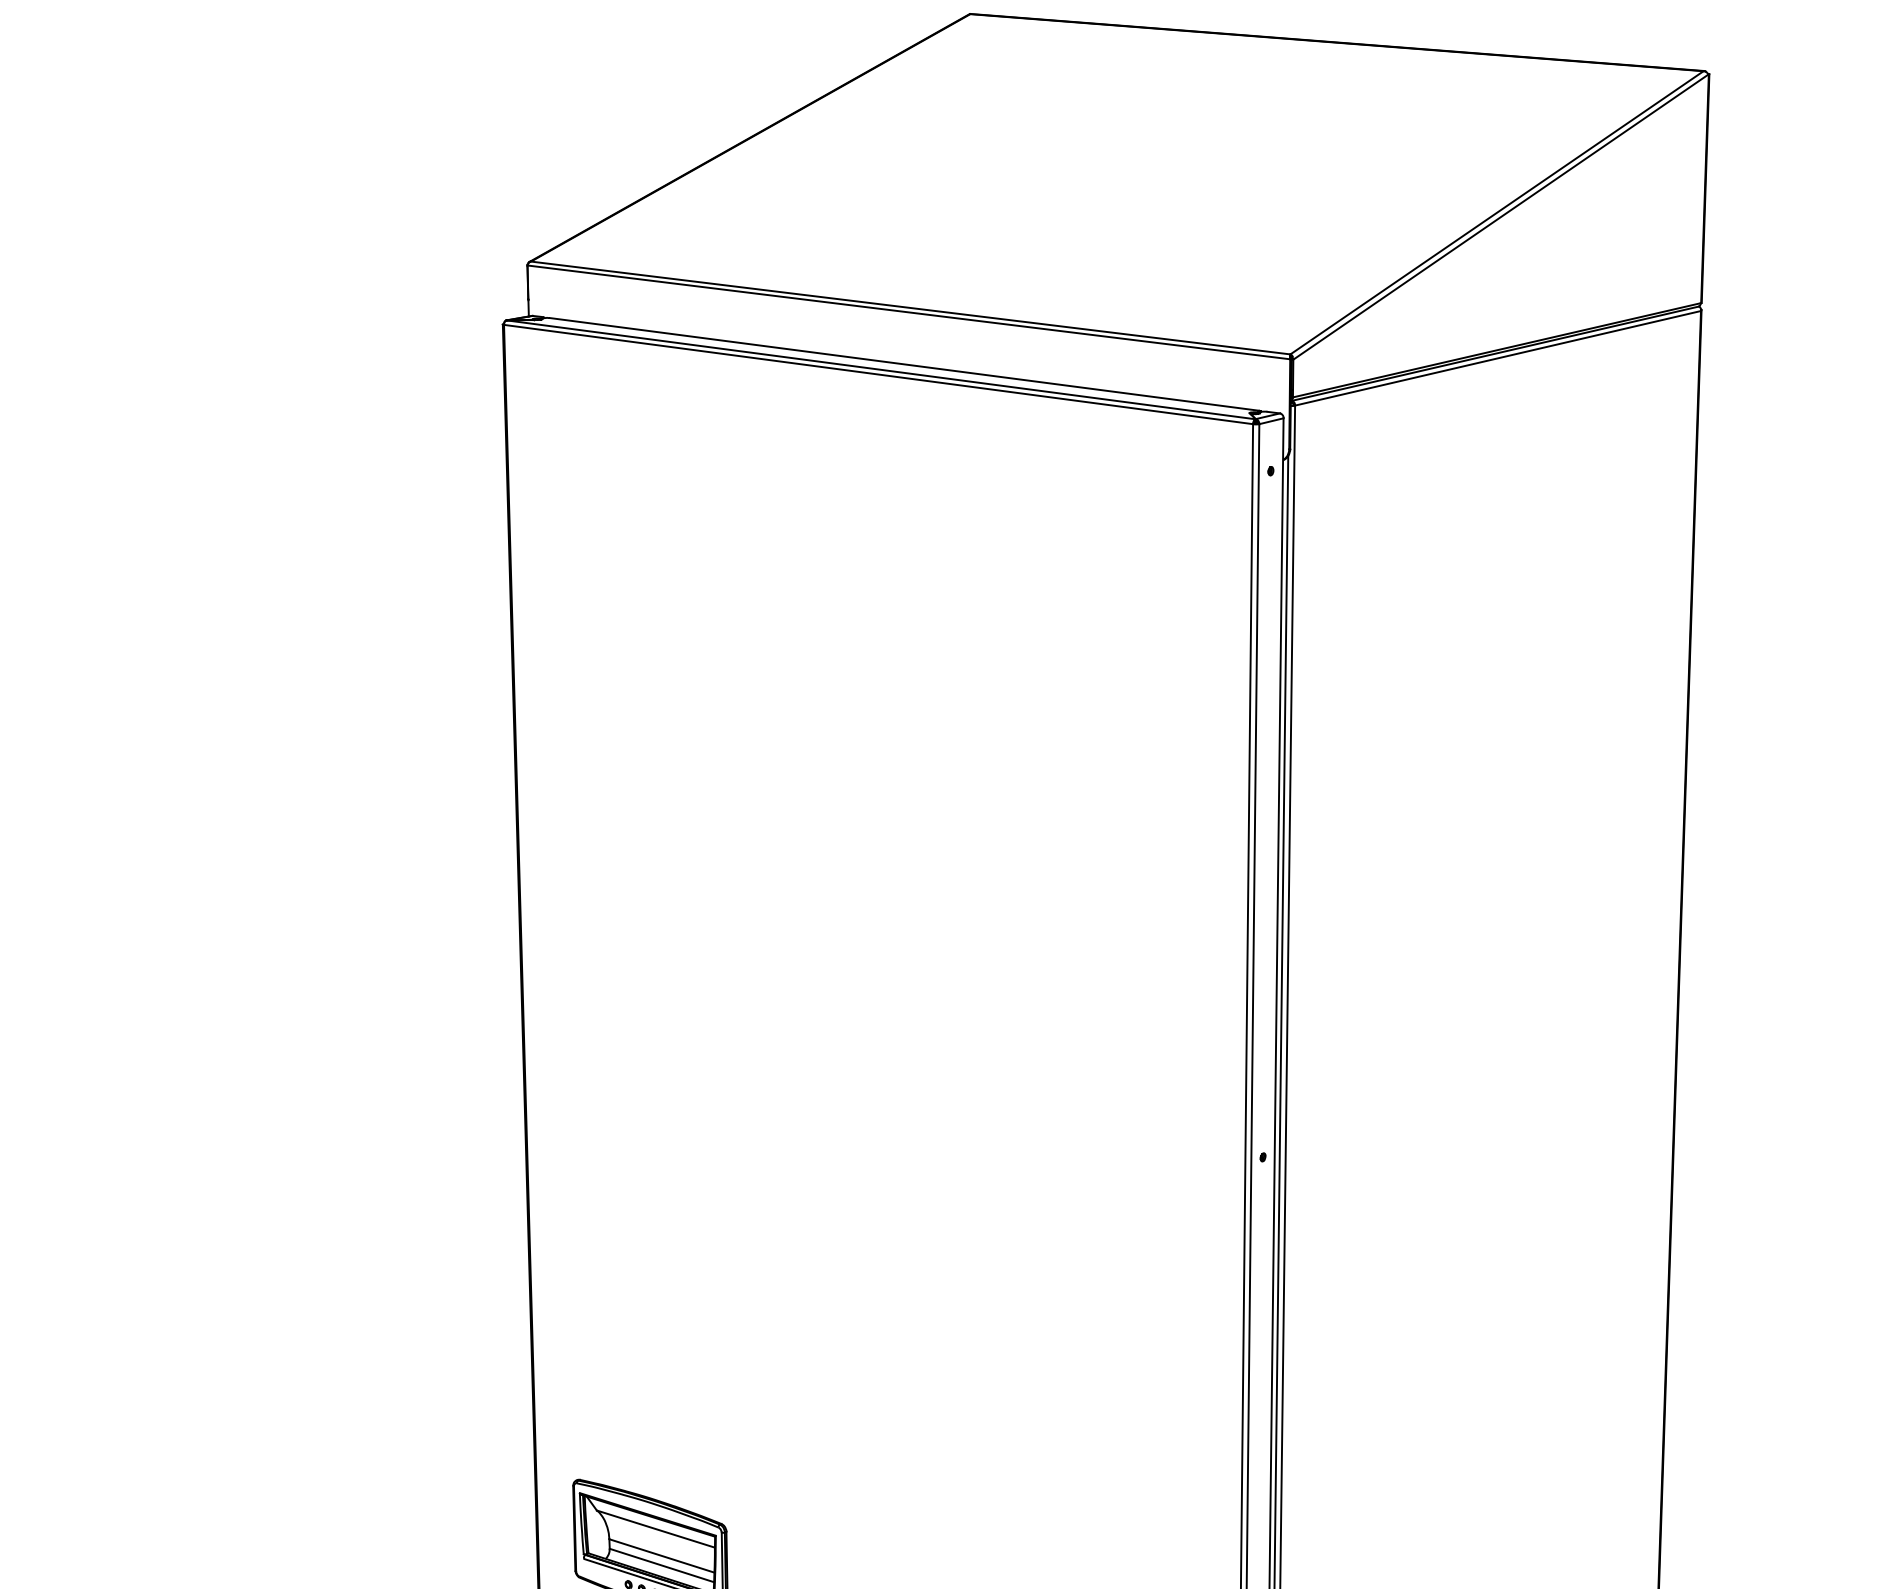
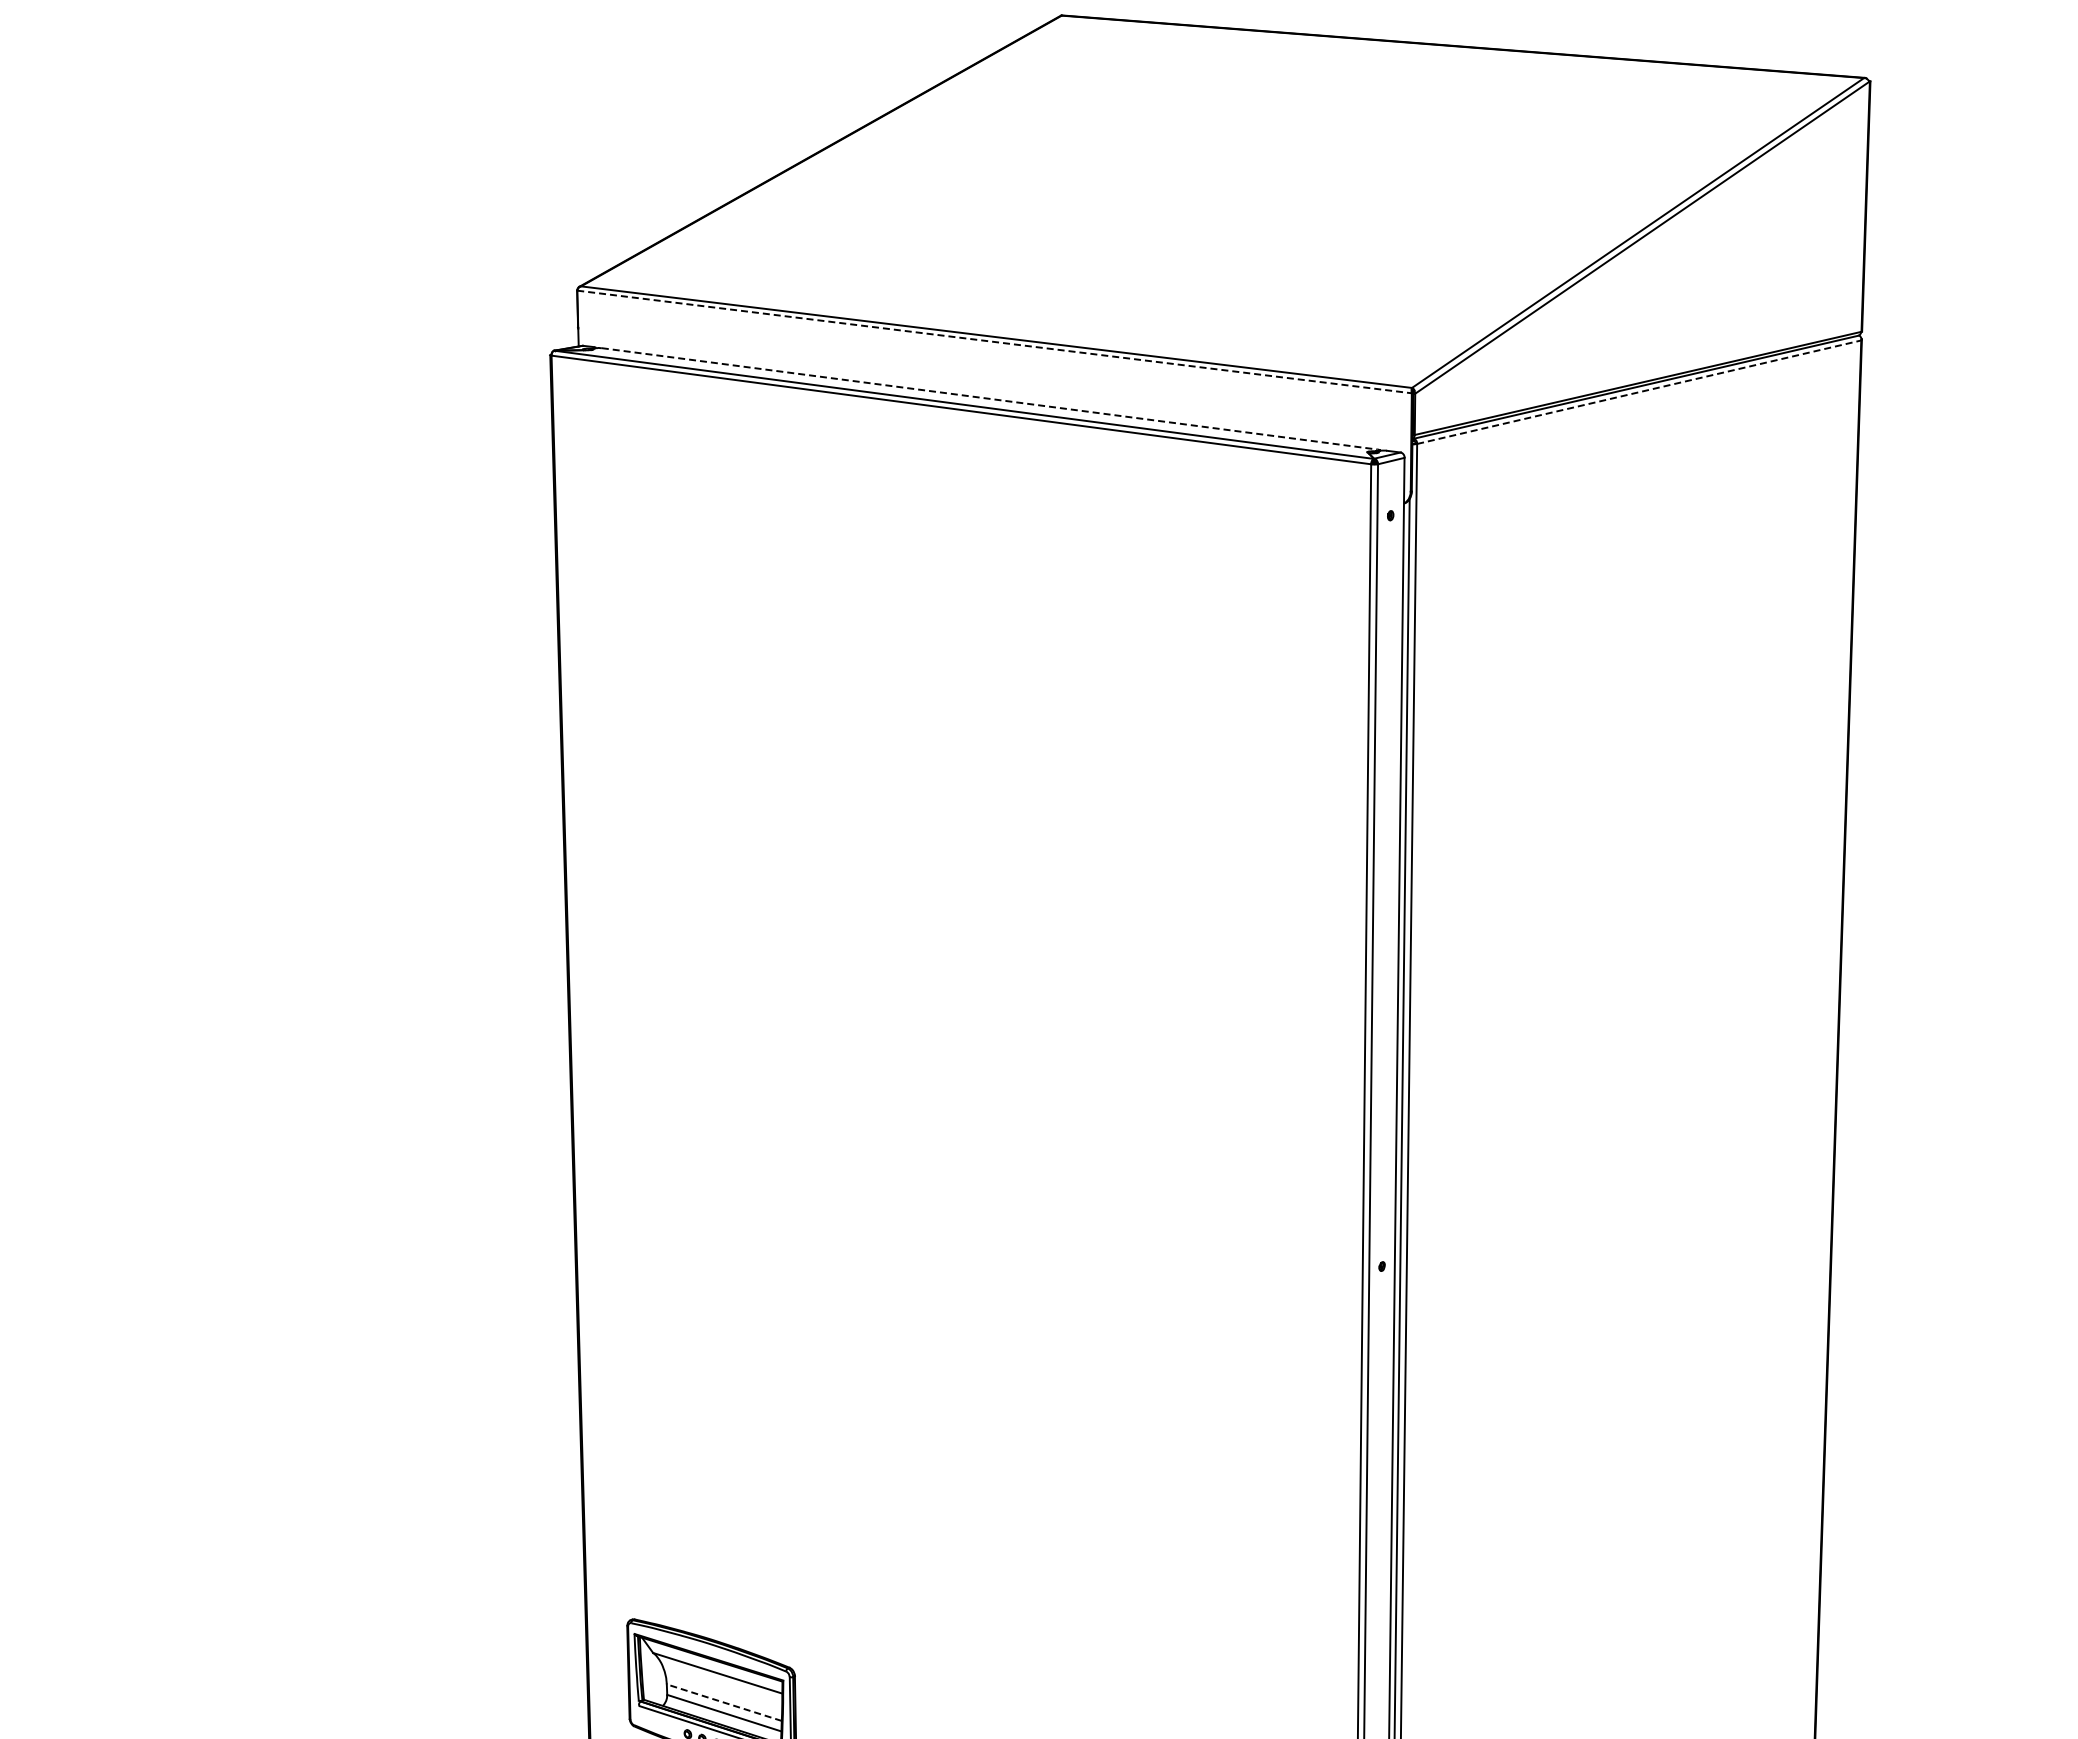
line: (909, 312) -> (995, 342), solid -> dashed
line: (1498, 358) -> (1639, 392), solid -> dashed
line: (905, 364) -> (990, 398), solid -> dashed
line: (661, 1555) -> (723, 1702), solid -> dashed

